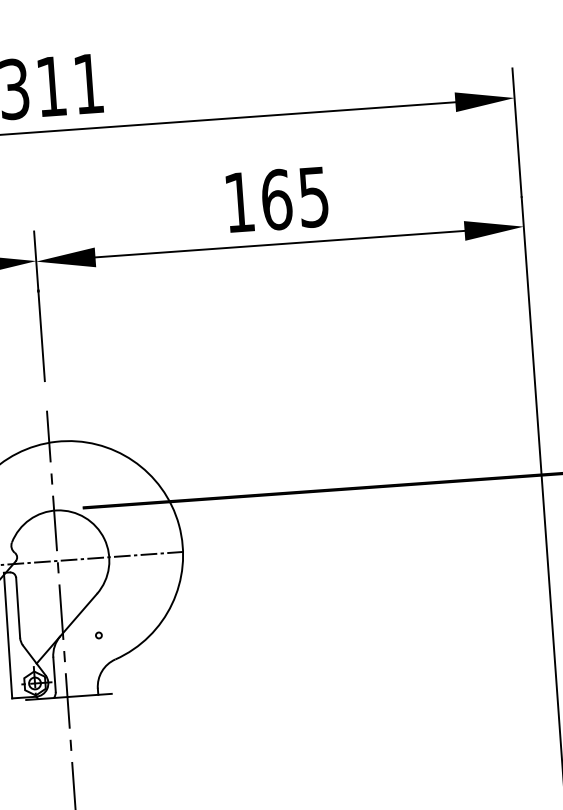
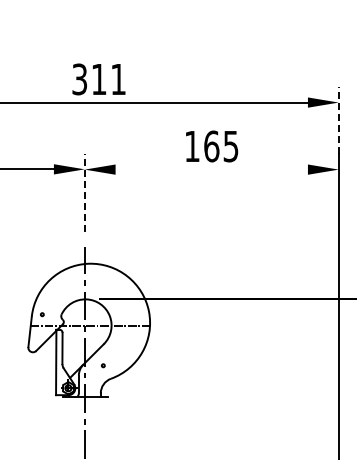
line: (516, 132) -> (338, 120), solid -> dashed
line: (279, 243) -> (211, 169), removed
line: (38, 305) -> (84, 192), solid -> dashed

